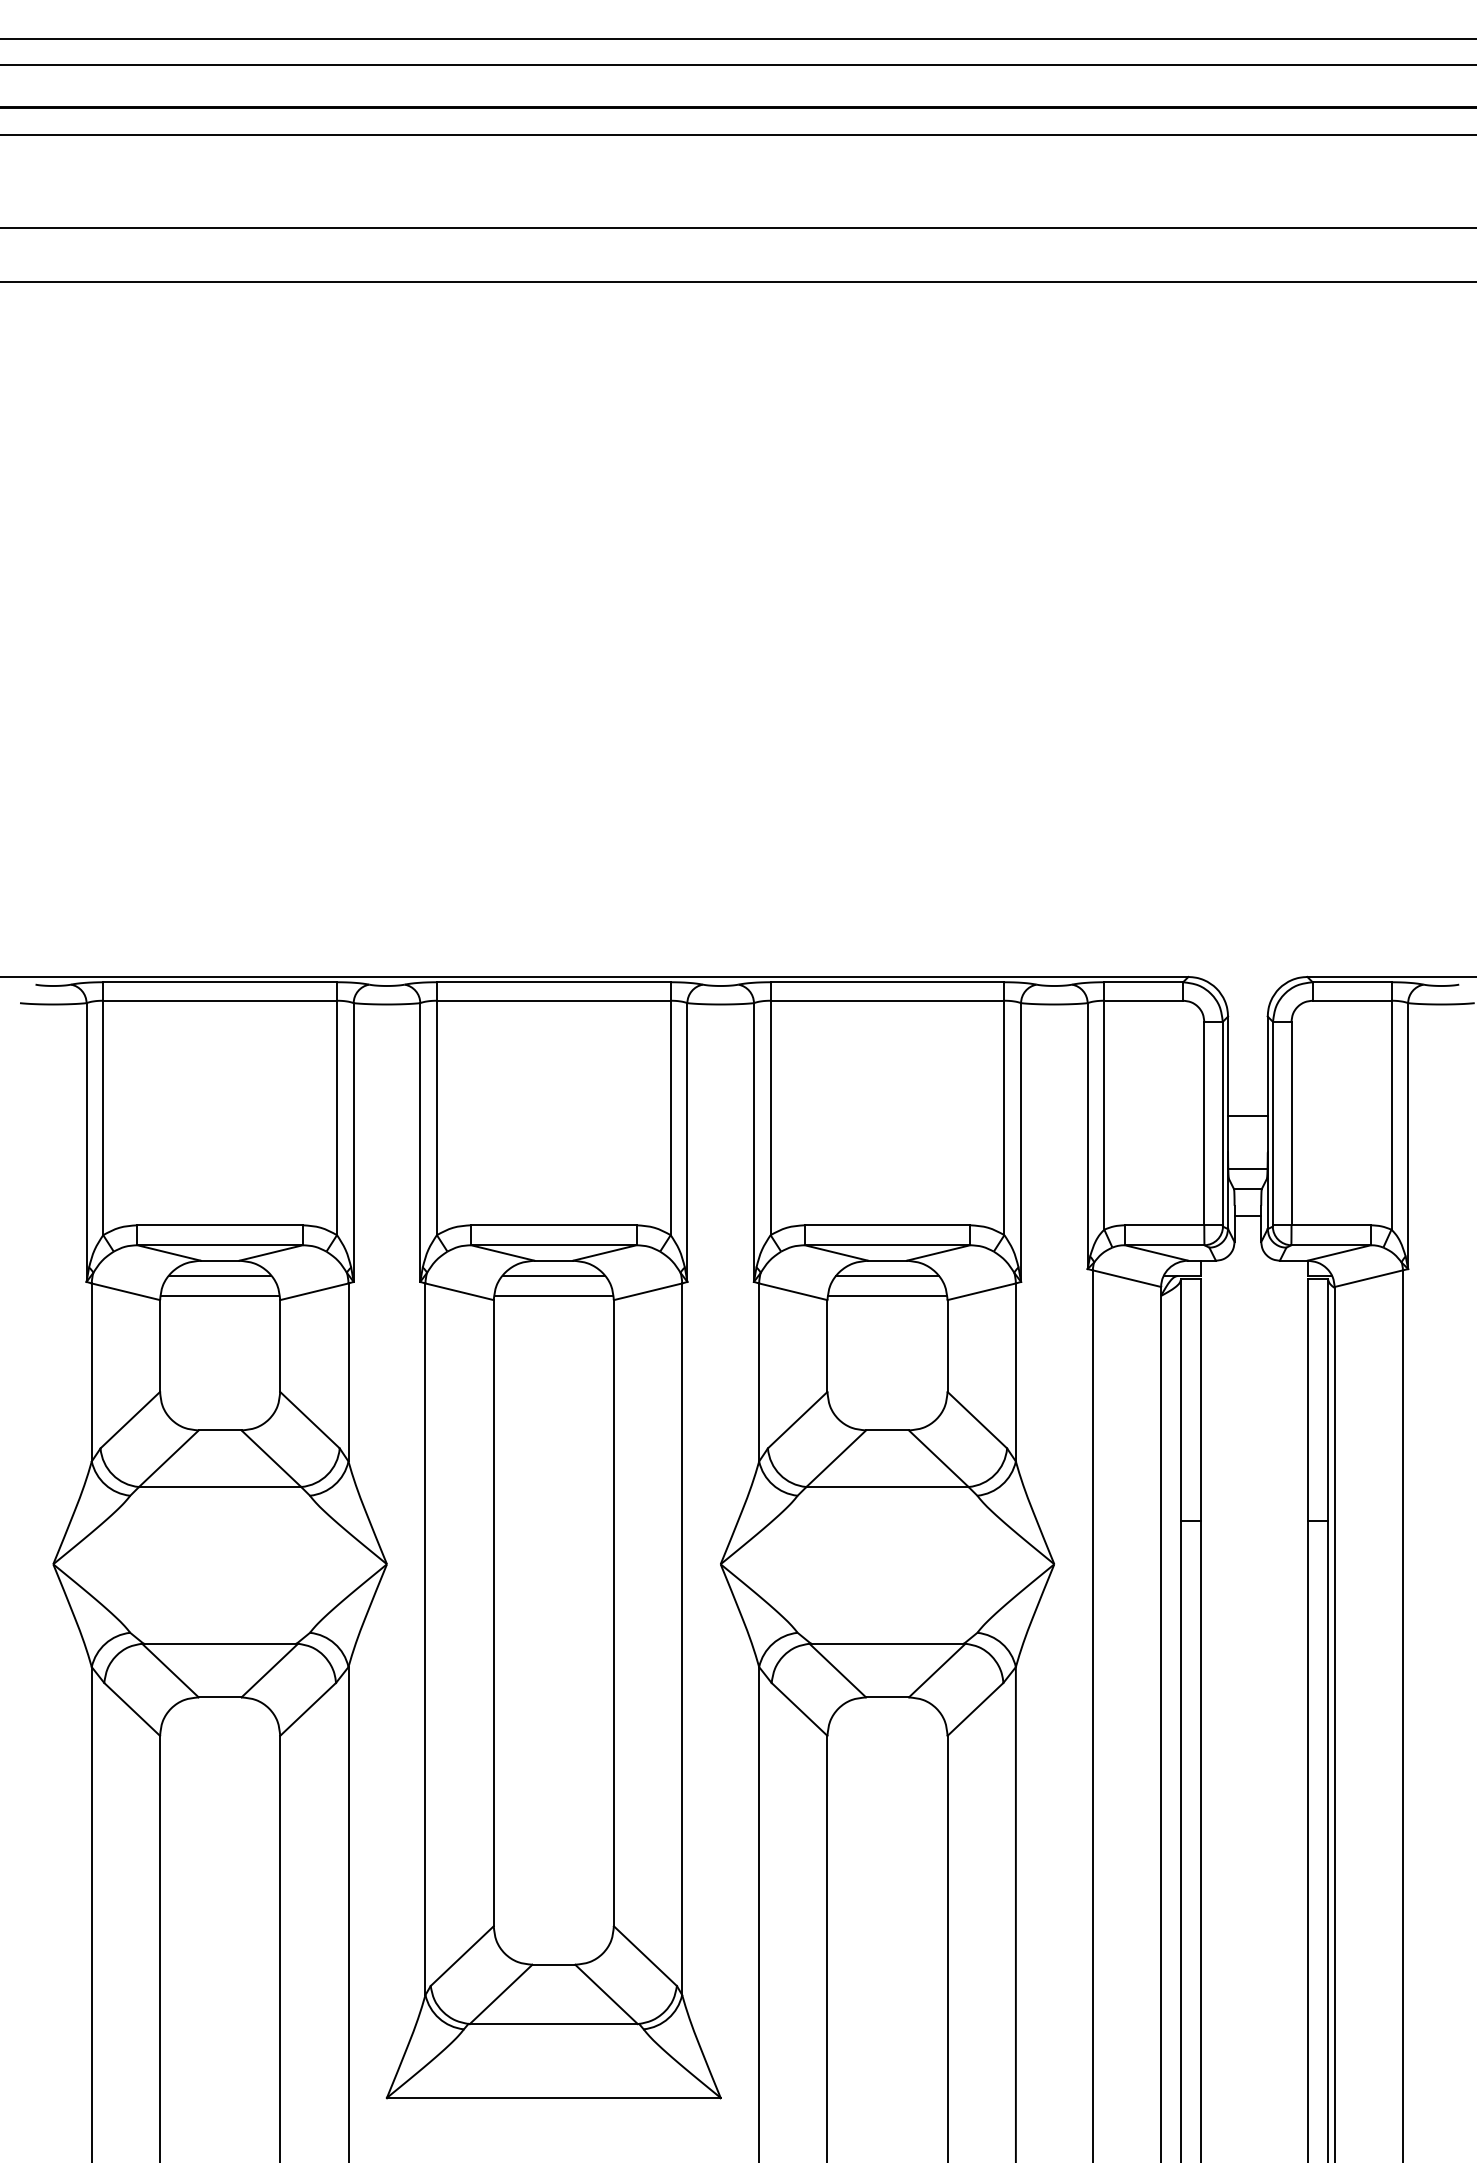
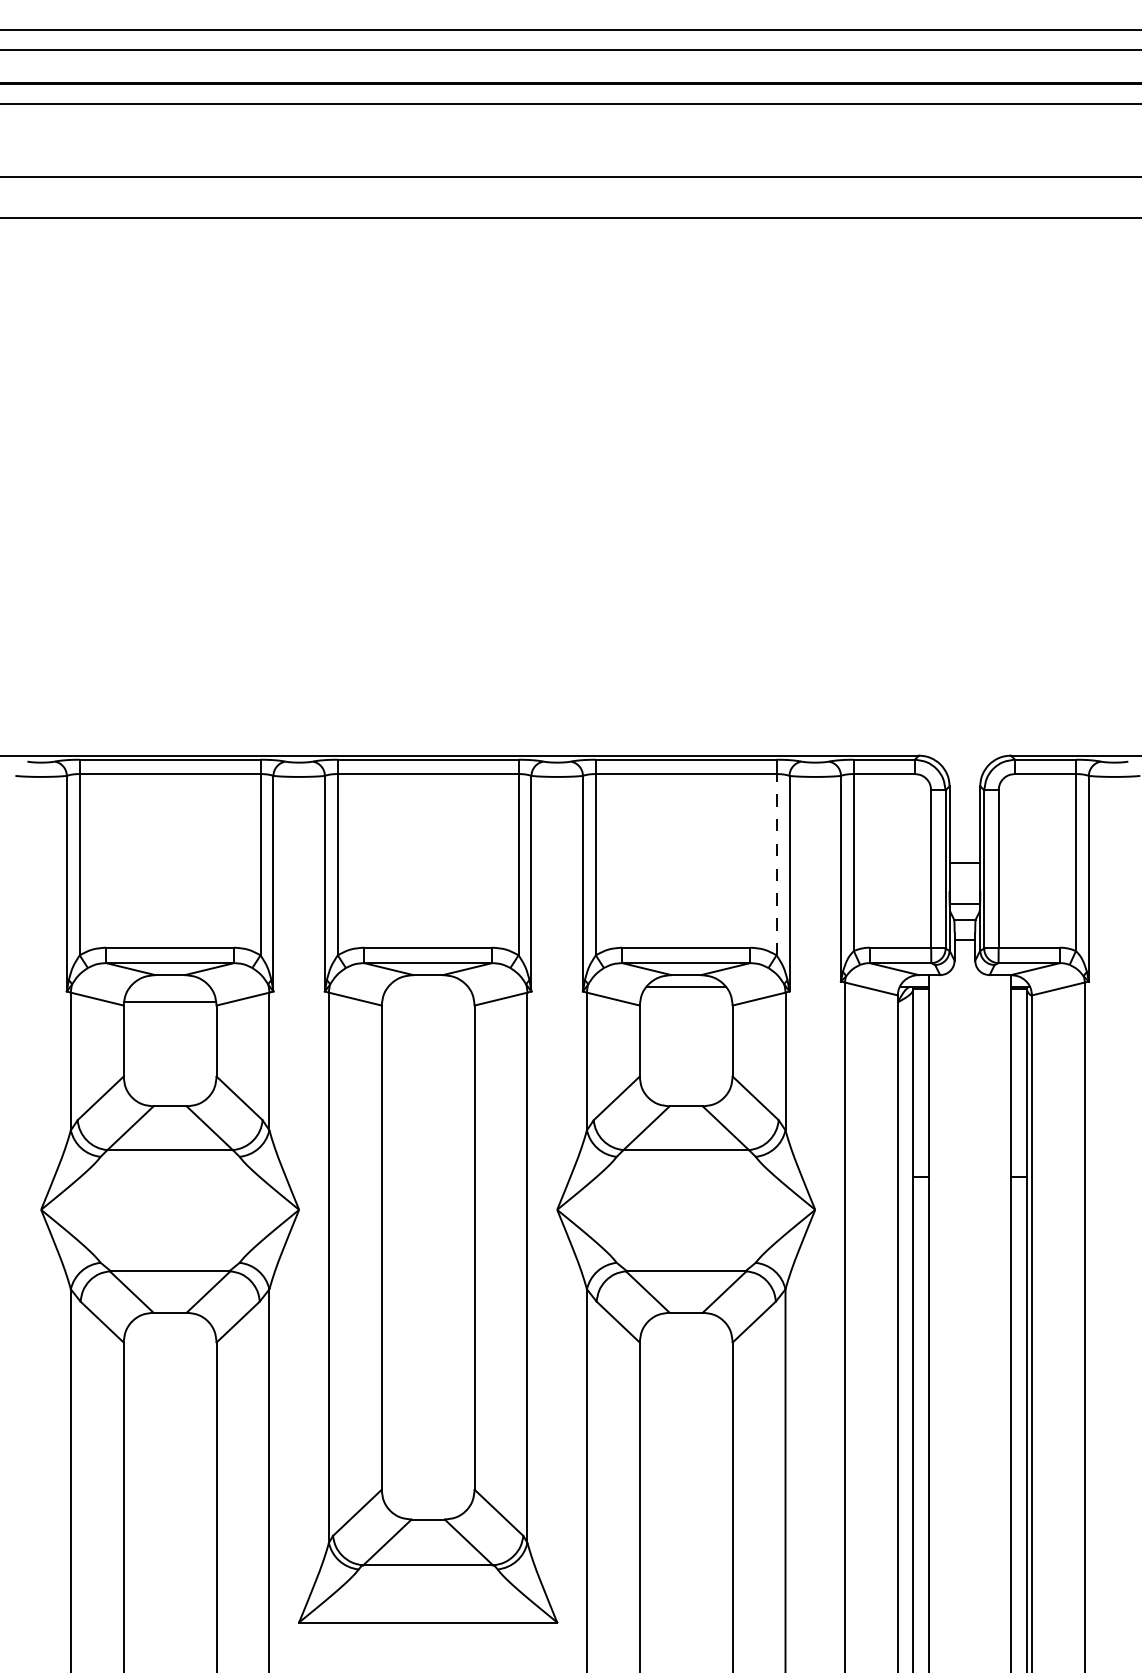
line: (1004, 1117) -> (776, 864), solid -> dashed
line: (219, 1275) -> (169, 986), removed
line: (553, 1275) -> (427, 986), removed
line: (553, 1295) -> (427, 1001), removed
line: (887, 1295) -> (686, 1001), removed

